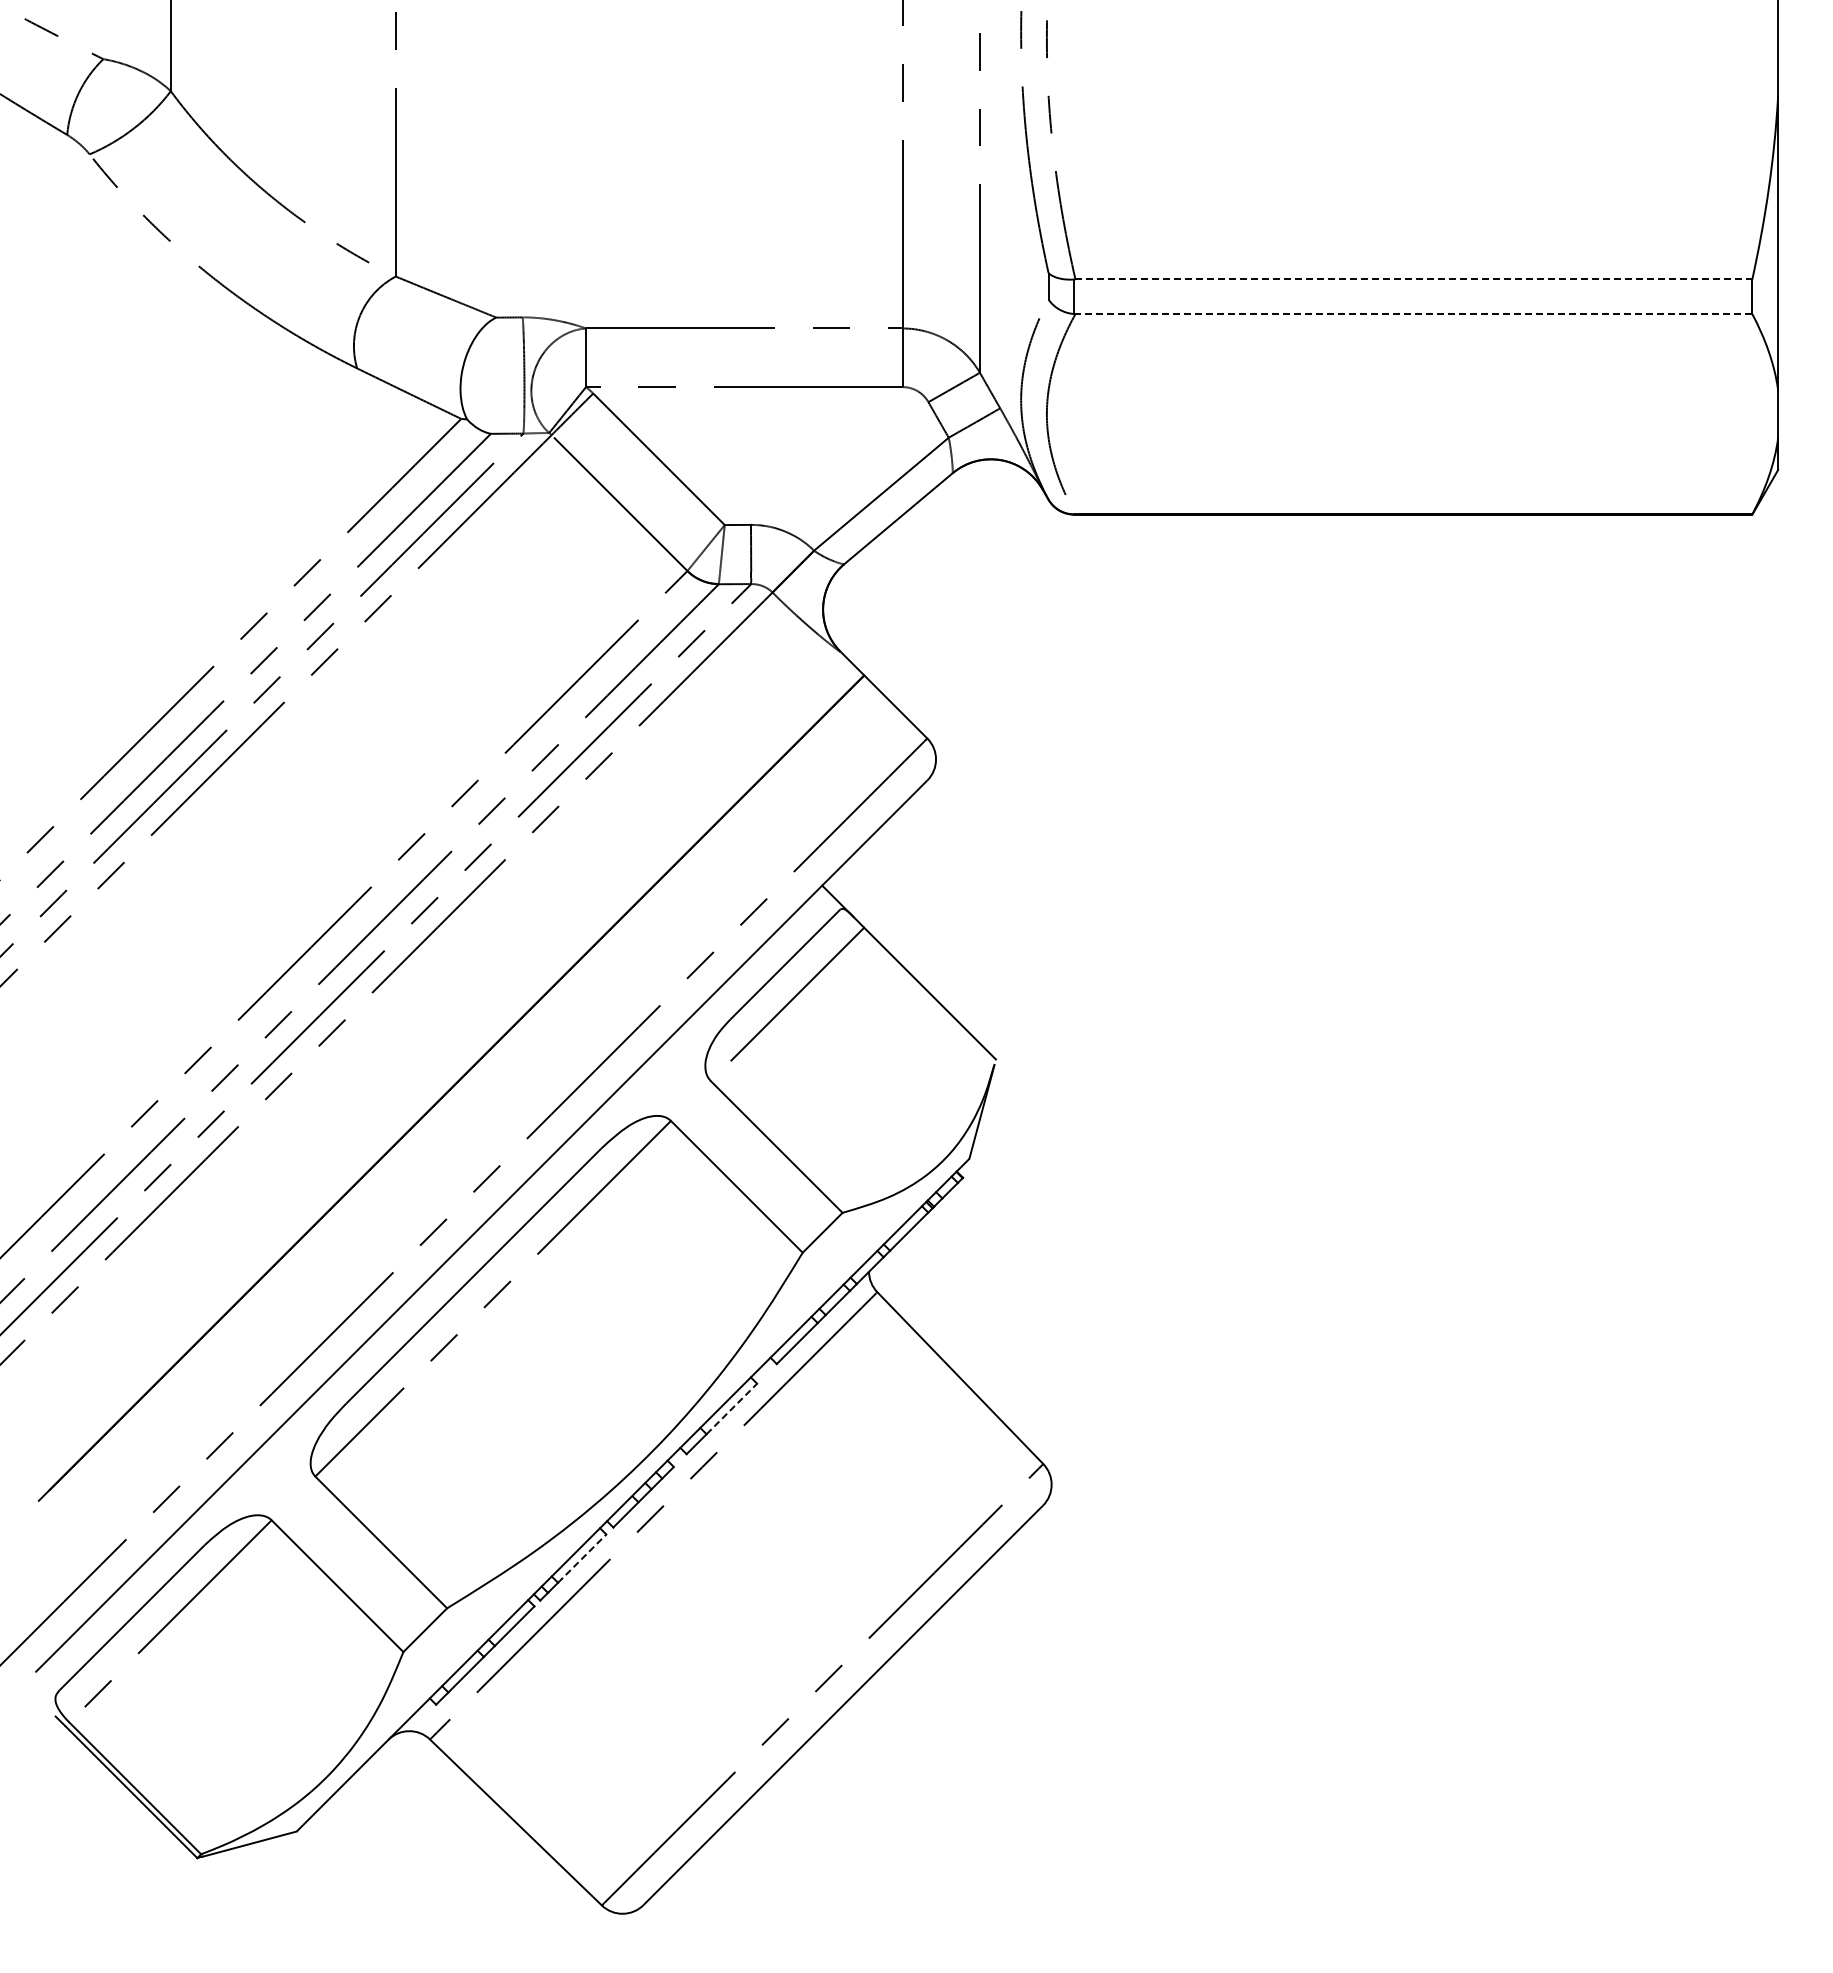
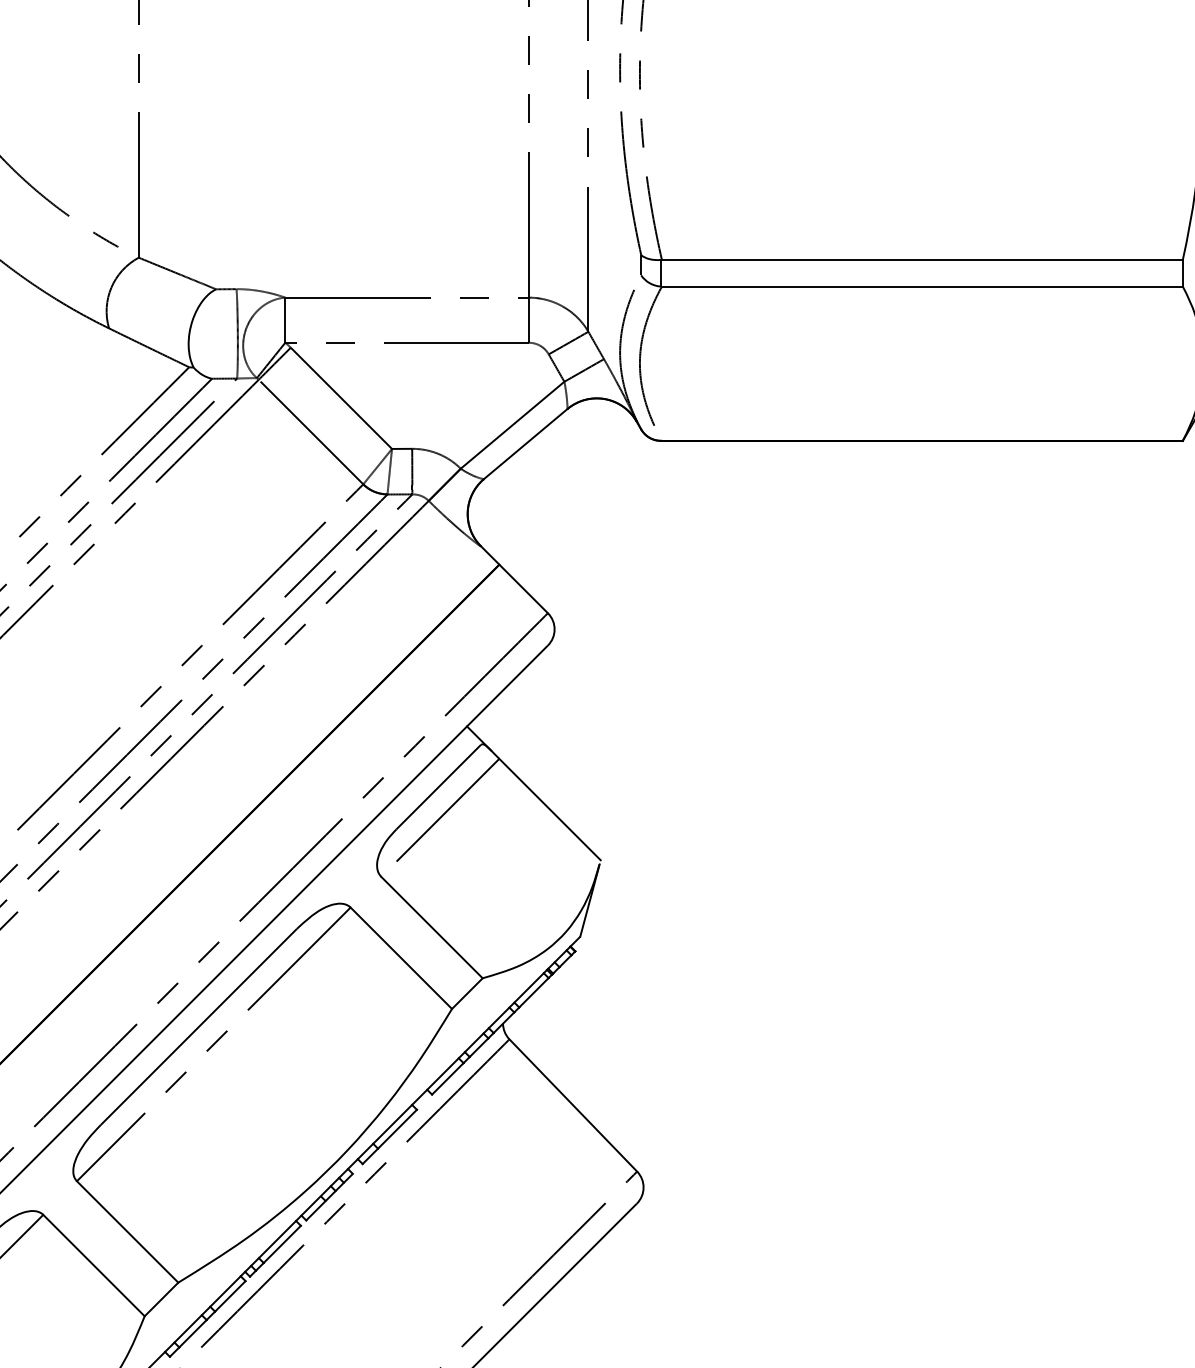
line: (1414, 279) -> (922, 259), dashed -> solid
line: (1413, 314) -> (922, 286), dashed -> solid
line: (731, 1408) -> (397, 1128), dashed -> solid
line: (582, 1558) -> (282, 1244), dashed -> solid

